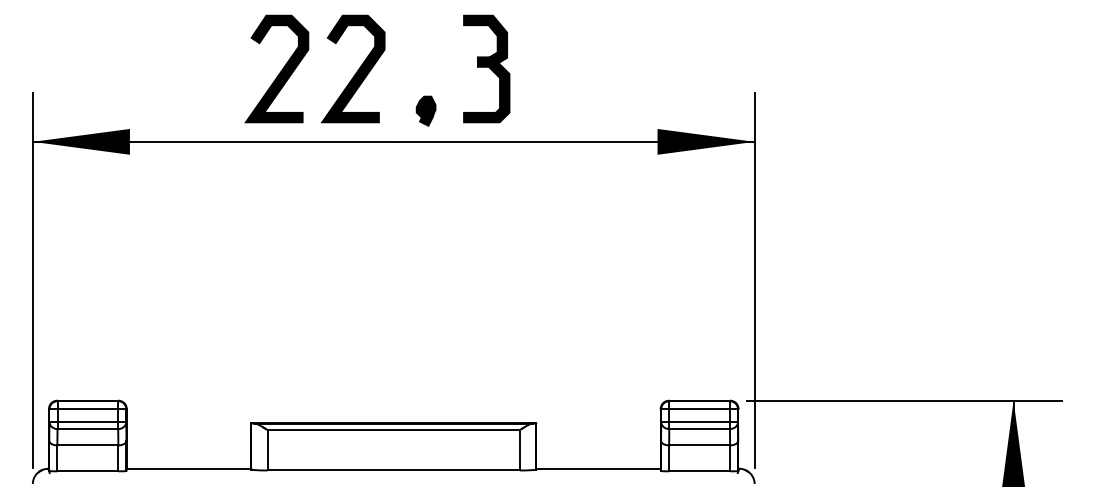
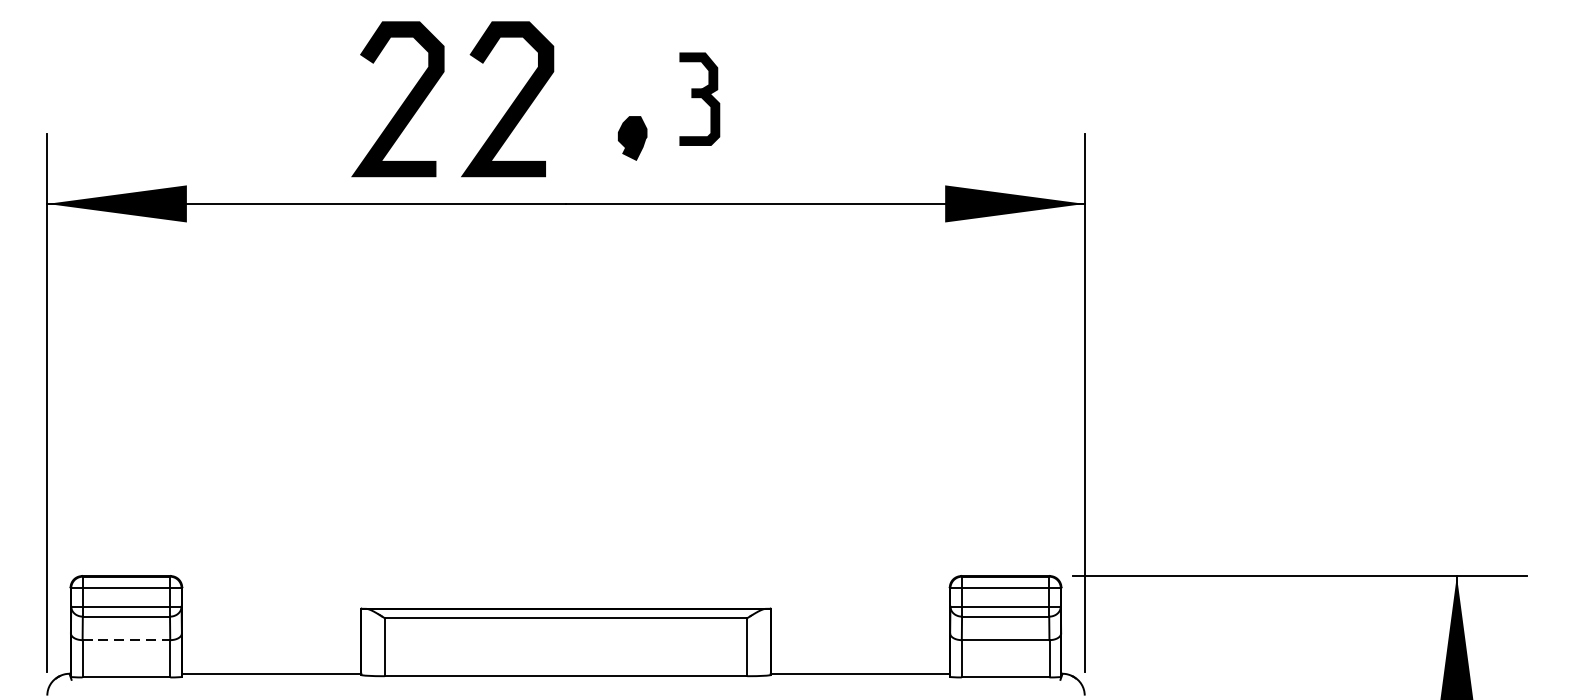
part: (486, 68) -> (699, 98), size x0.6
part: (425, 110) -> (631, 137), moved
line: (87, 445) -> (125, 640), solid -> dashed

